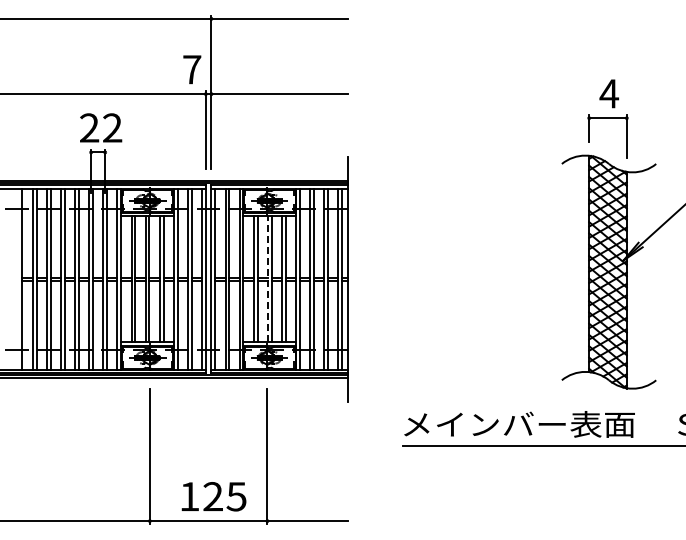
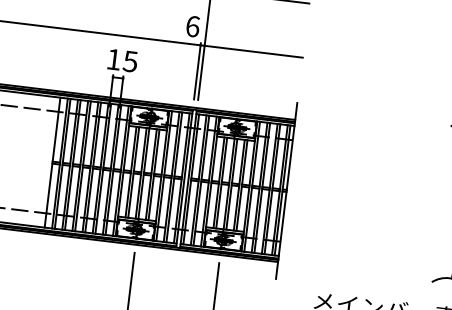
text: (192, 69) -> (193, 26), 7 -> 6
text: (101, 127) -> (122, 60), 22 -> 15
line: (267, 278) -> (228, 183), dashed -> solid

